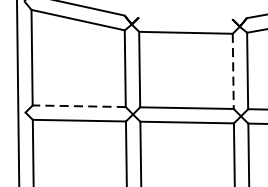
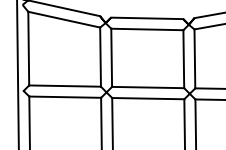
line: (186, 18) -> (147, 18), added
line: (232, 71) -> (183, 59), dashed -> solid
line: (79, 106) -> (65, 86), dashed -> solid

